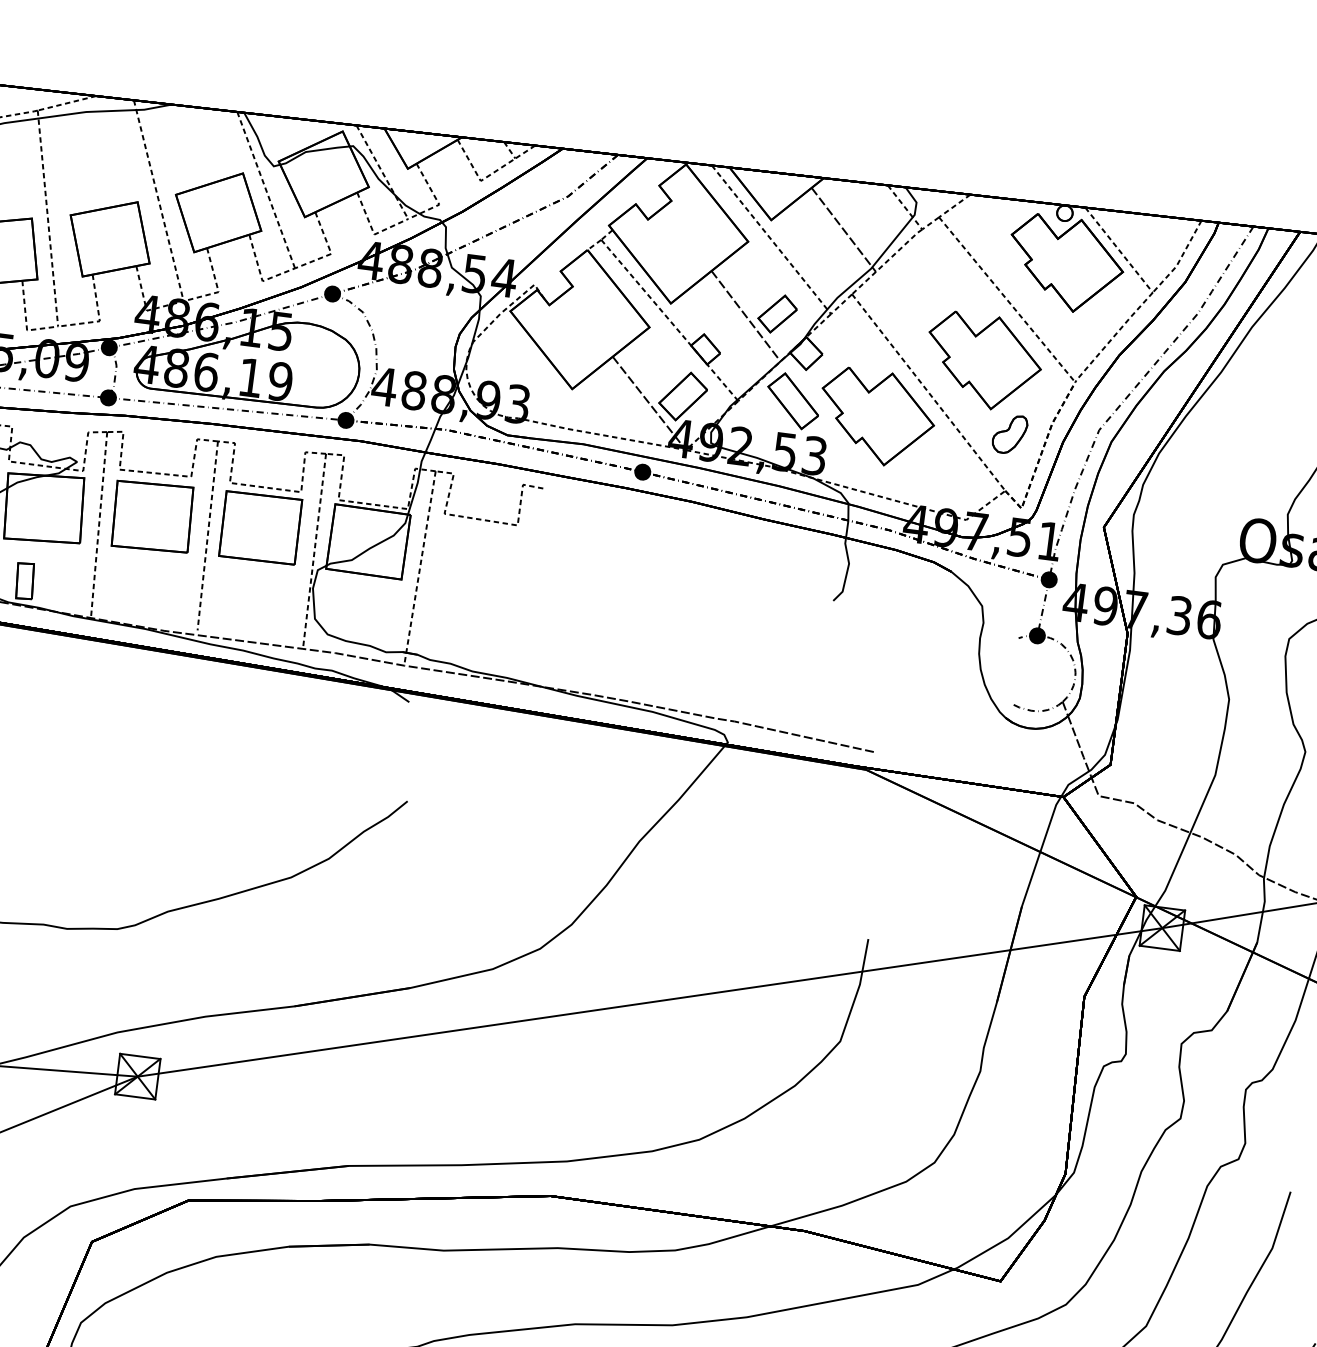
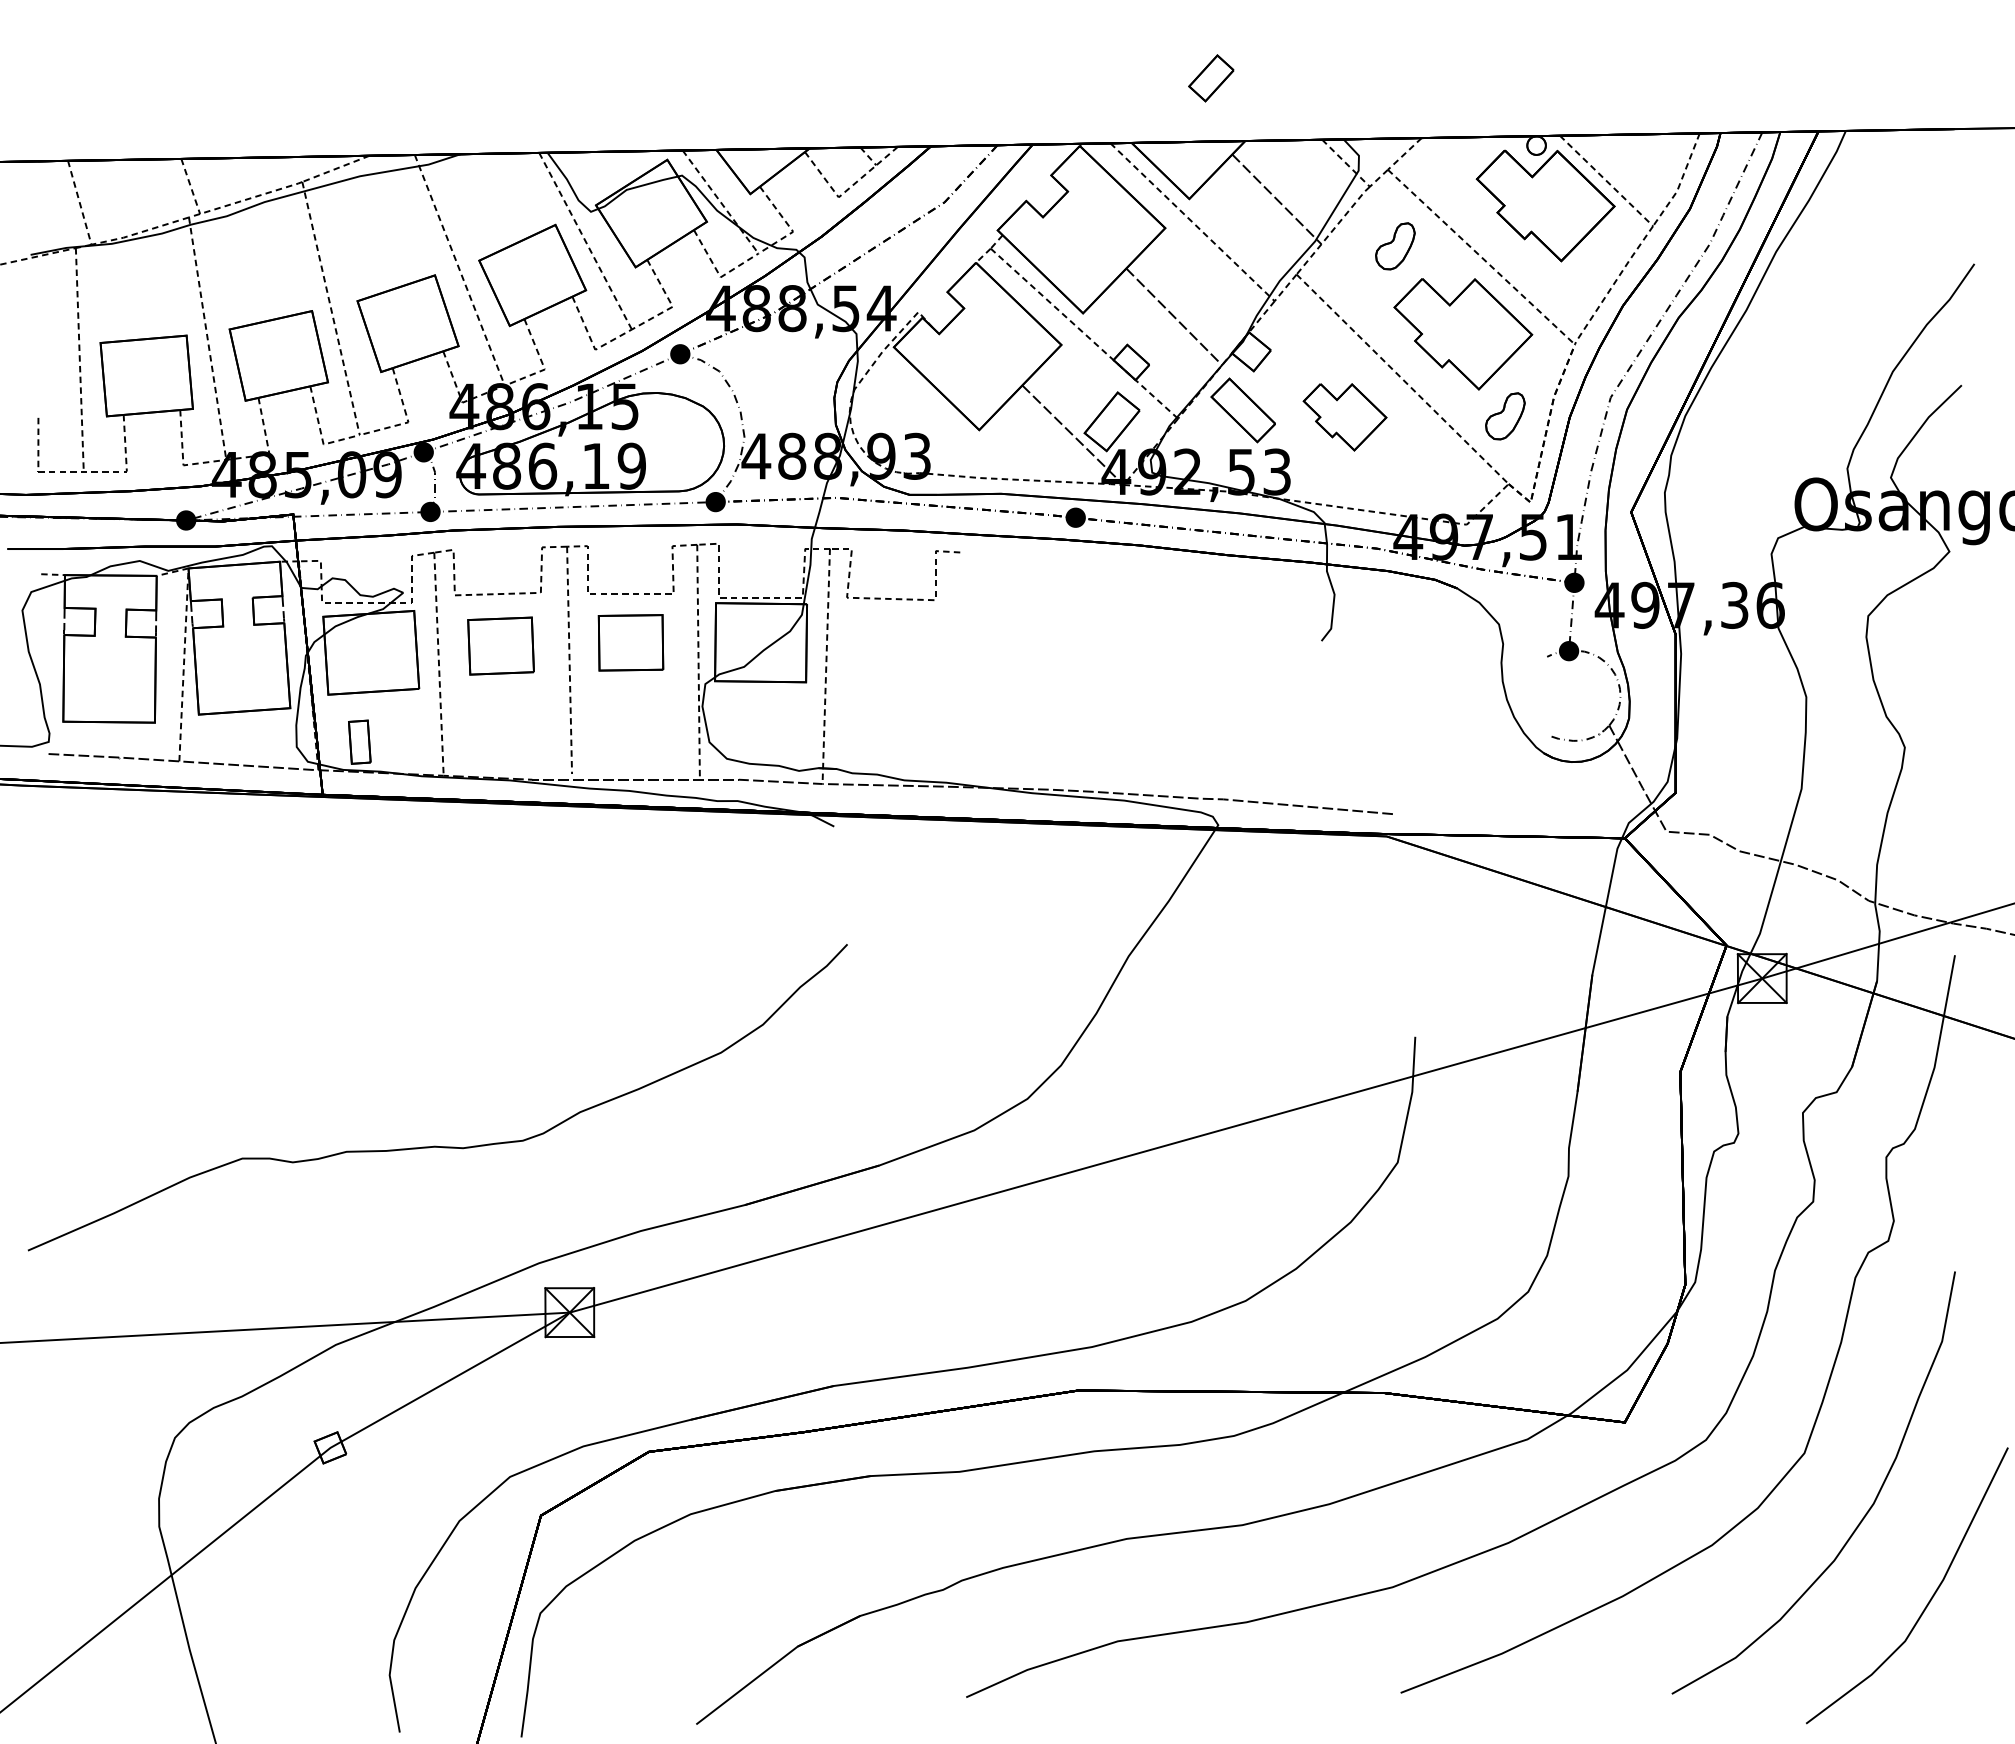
part: (937, 281) -> (1395, 246), added
part: (777, 314) -> (1211, 78), moved
part: (876, 418) -> (1344, 417), size x0.6
part: (152, 516) -> (500, 645), size x0.7
part: (260, 527) -> (630, 642), size x0.7

